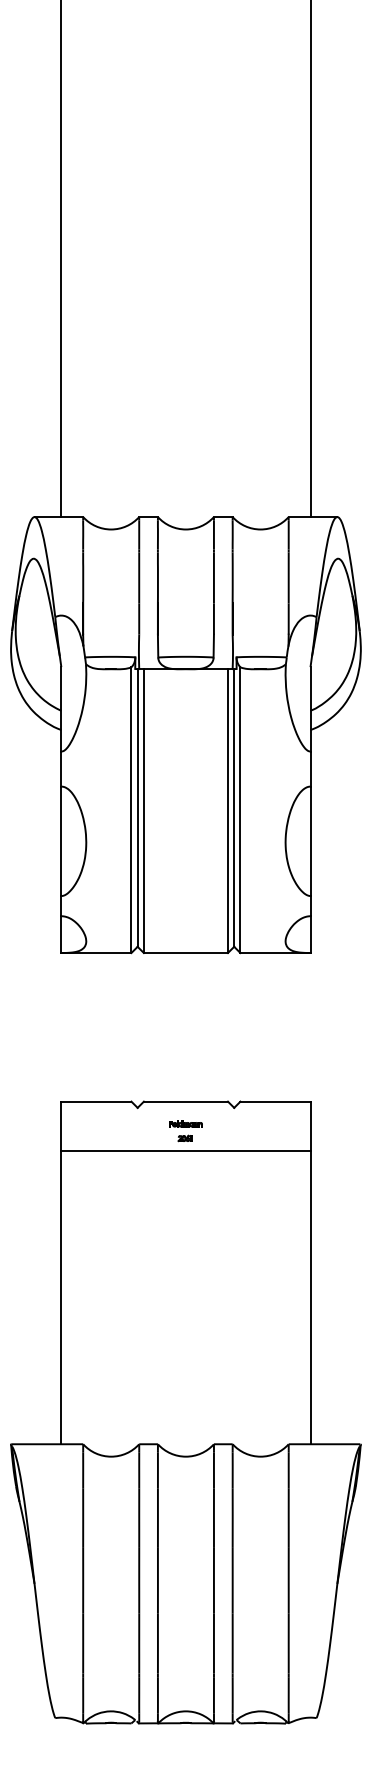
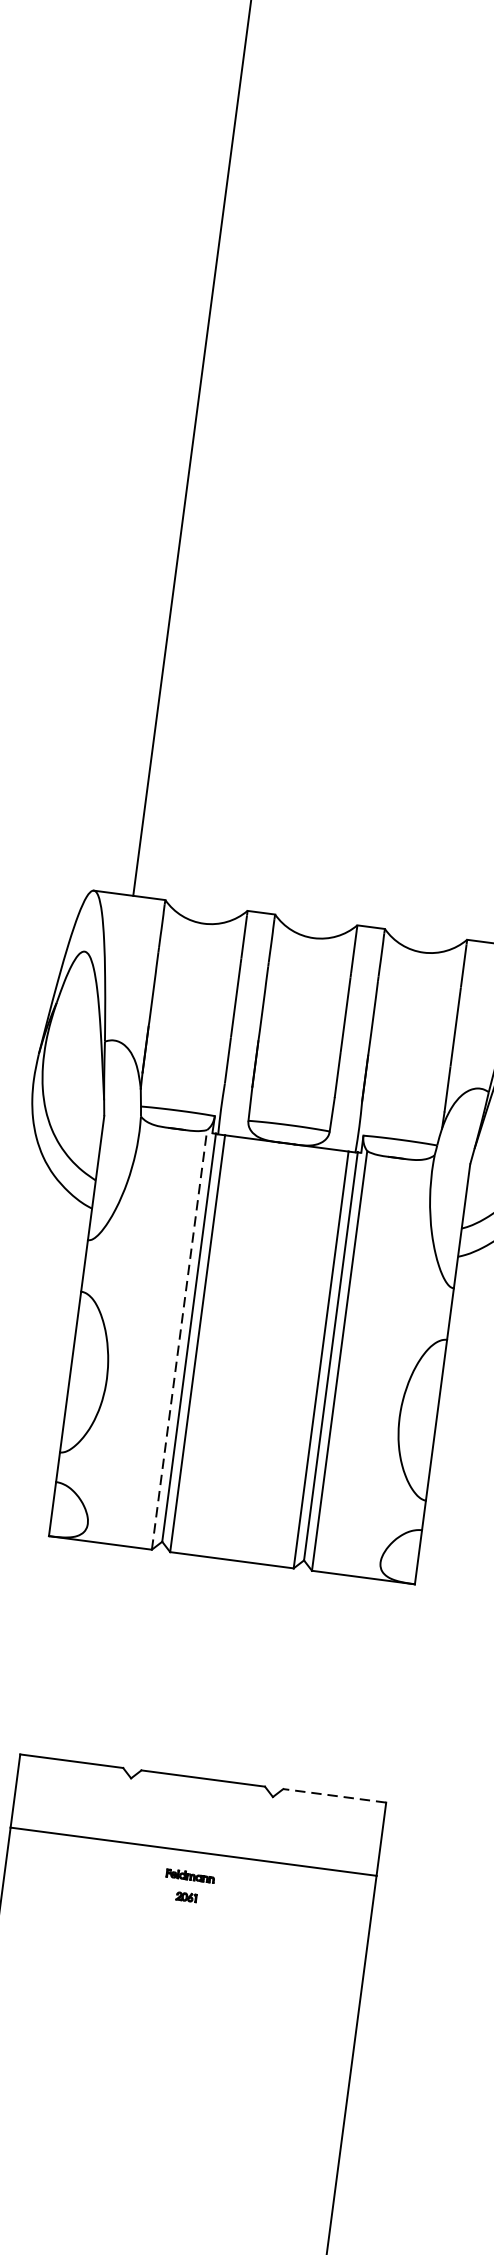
line: (131, 810) -> (179, 1340), solid -> dashed
line: (274, 1101) -> (333, 1795), solid -> dashed
part: (185, 1131) -> (188, 1886), moved

